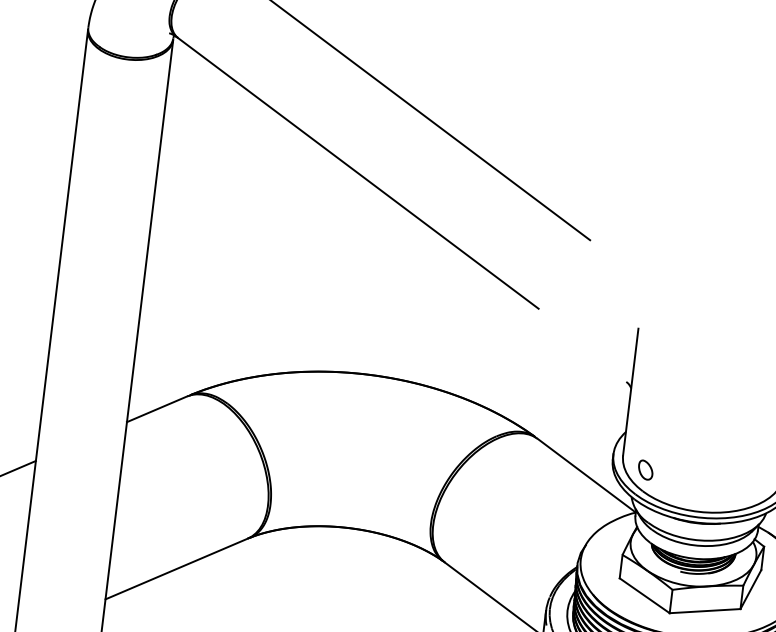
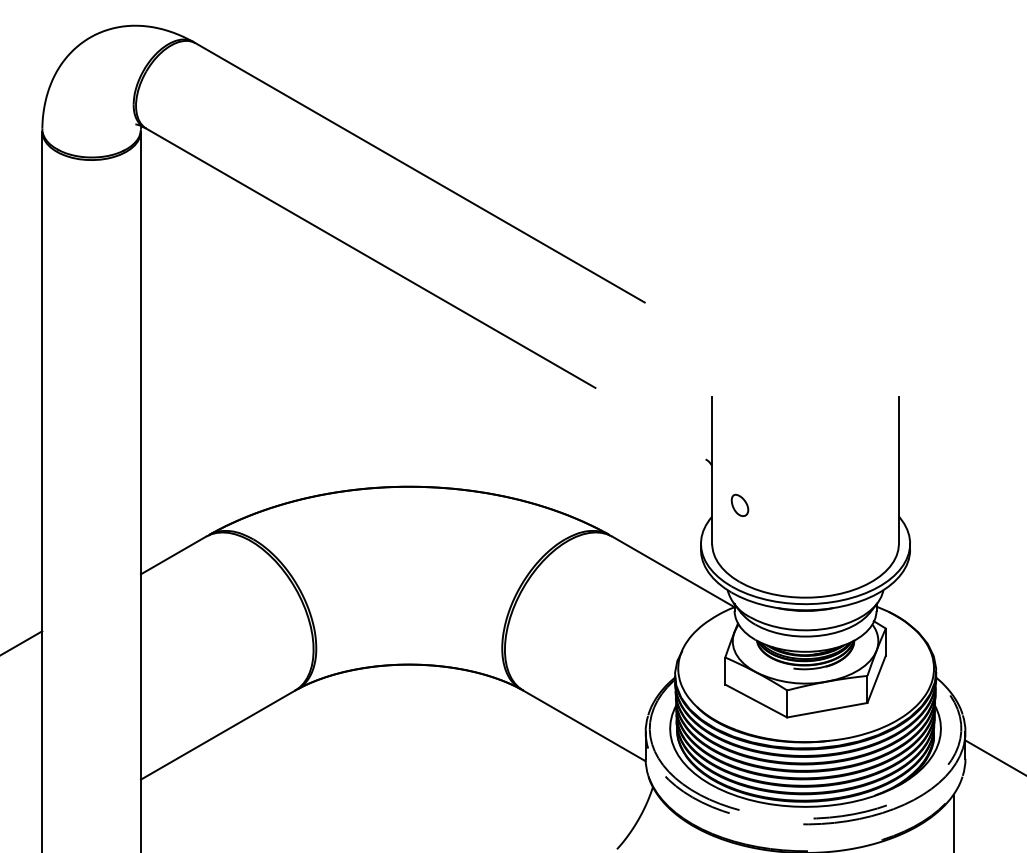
part: (645, 469) -> (739, 504), moved

